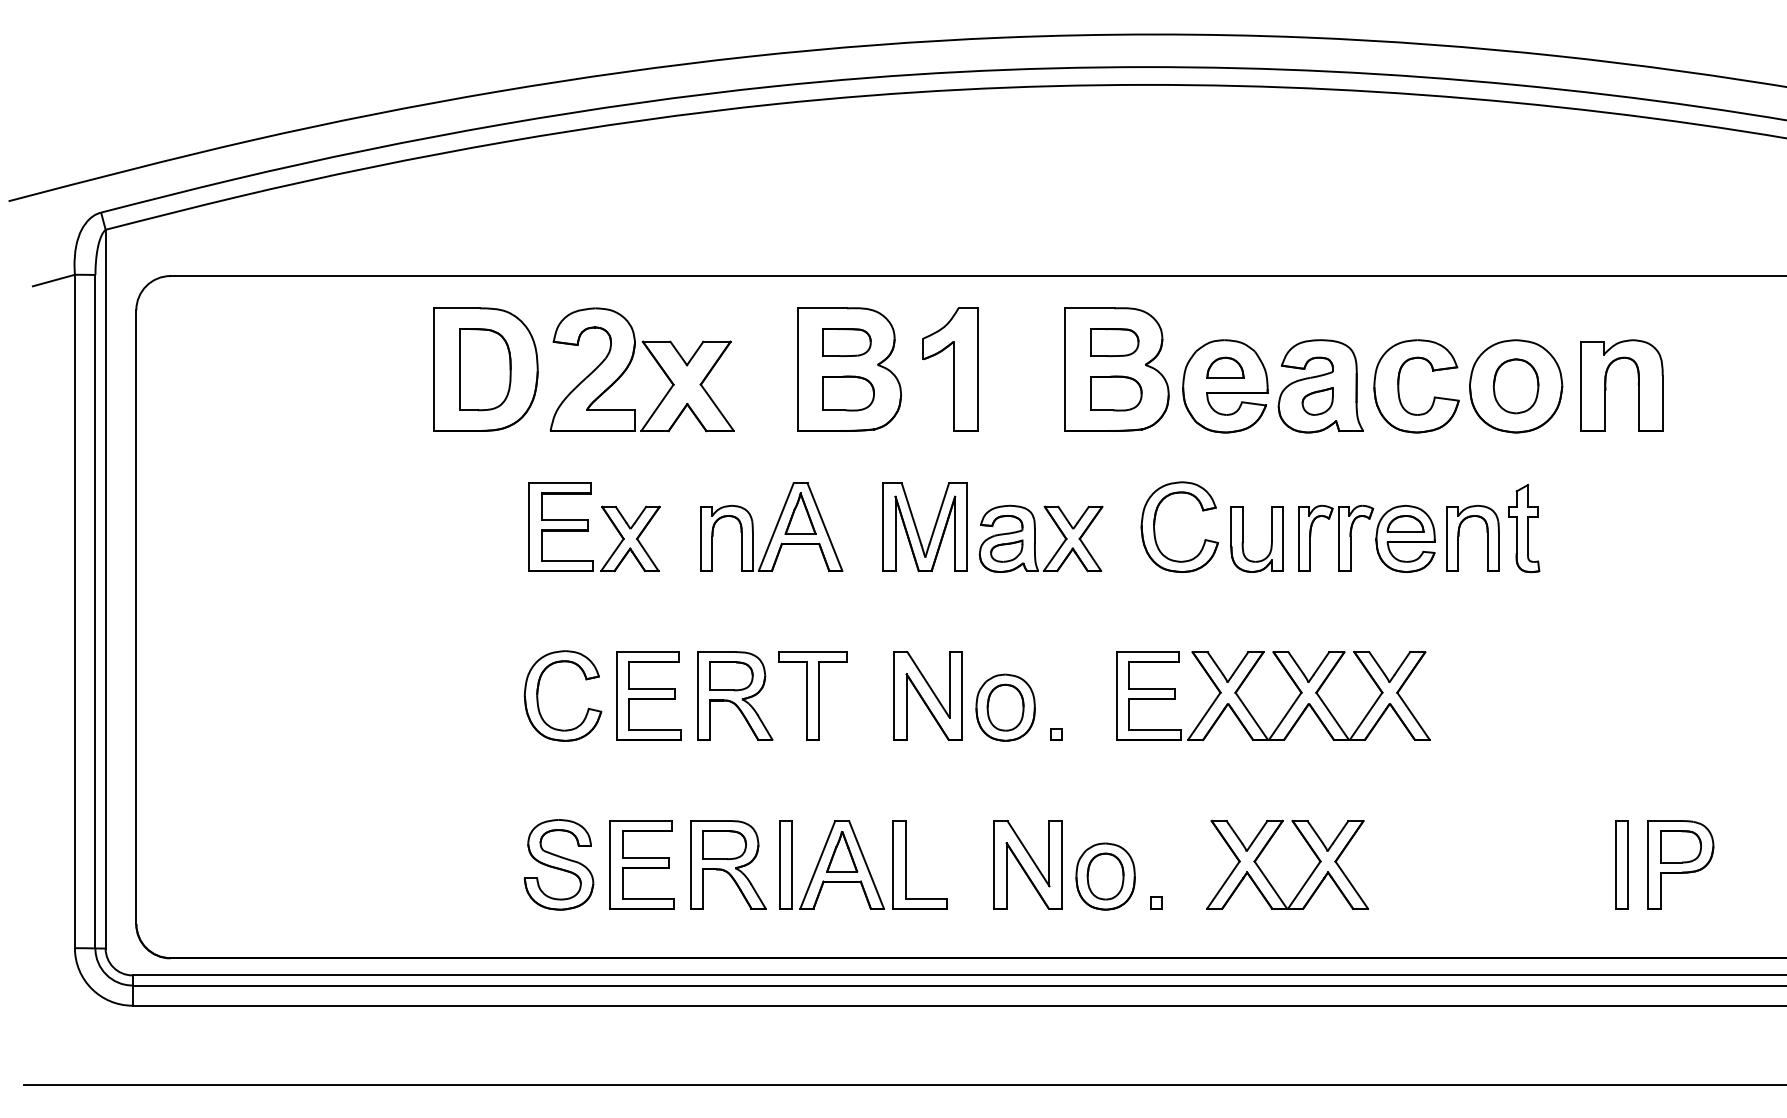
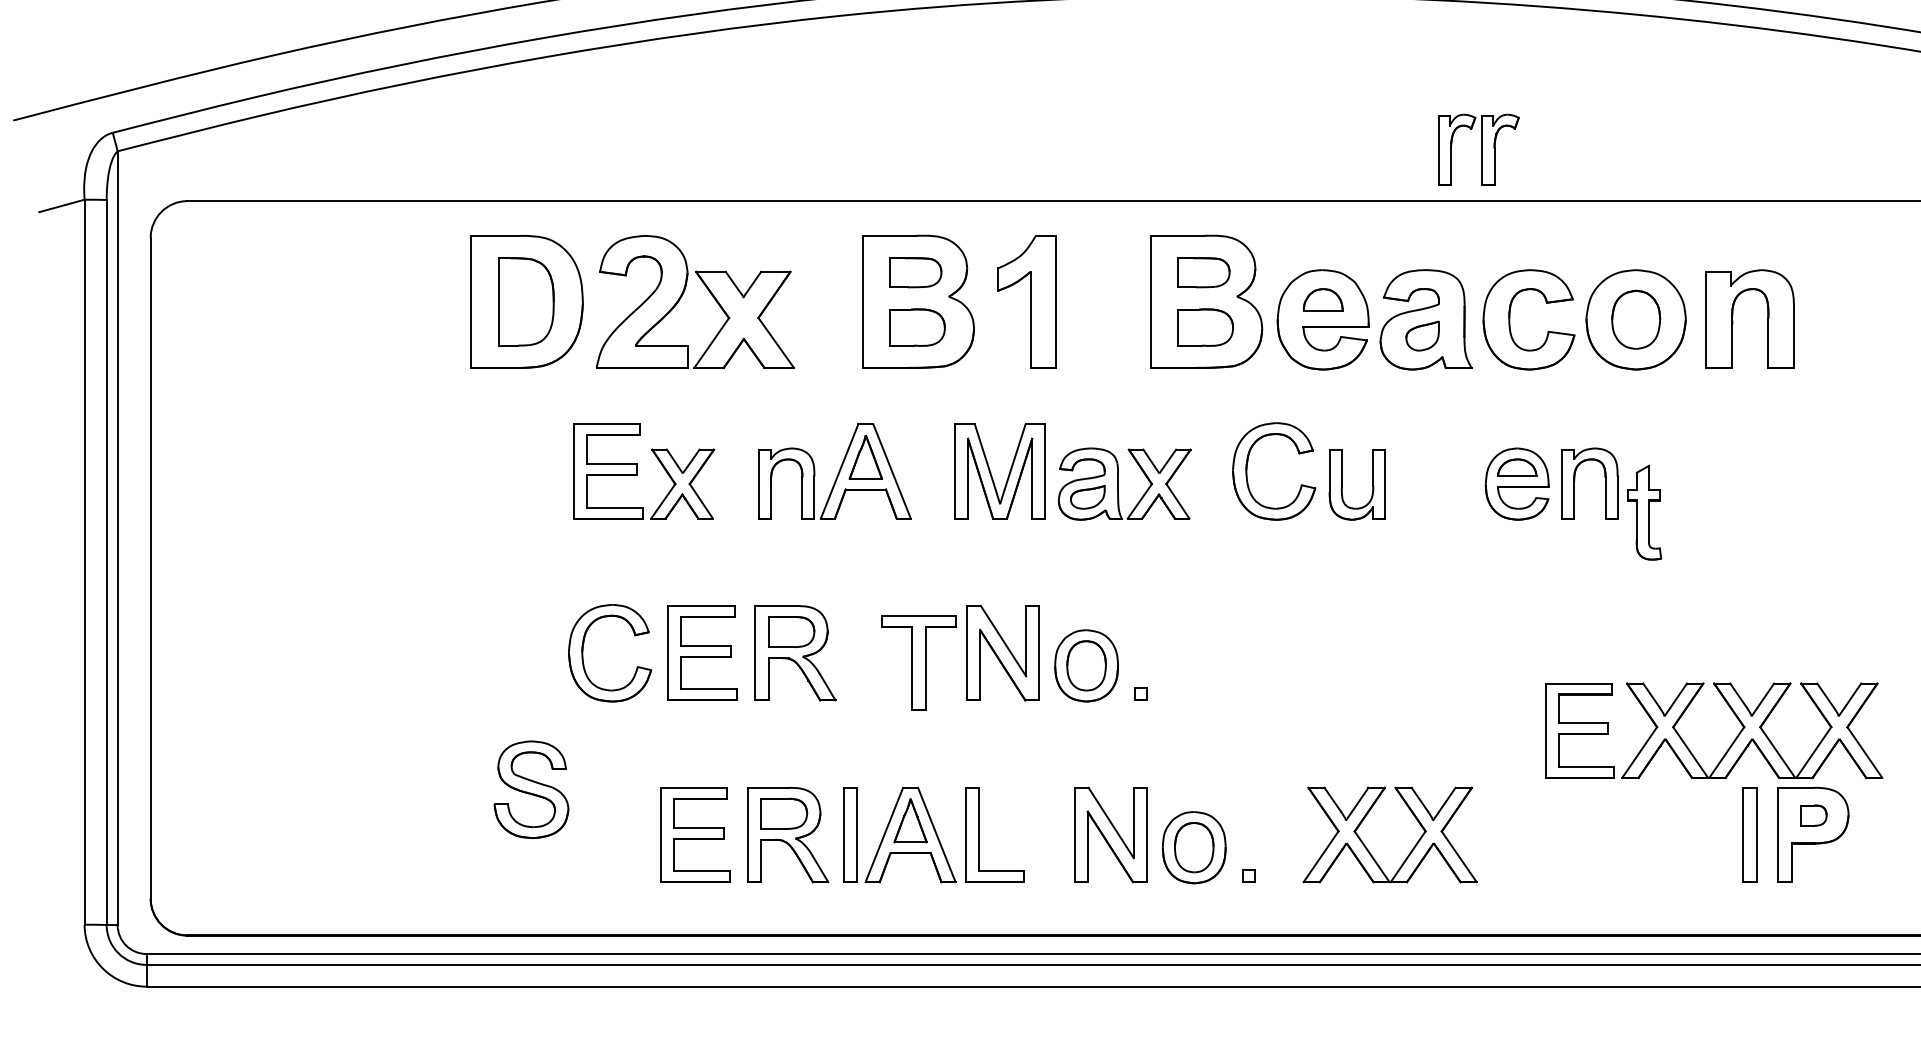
part: (1524, 527) -> (1645, 511), moved
part: (1336, 537) -> (1479, 148), moved
part: (812, 695) -> (918, 662), moved
part: (1290, 706) -> (1732, 742), moved
part: (1680, 846) -> (1813, 815), size x0.6
part: (558, 864) -> (530, 789), moved

